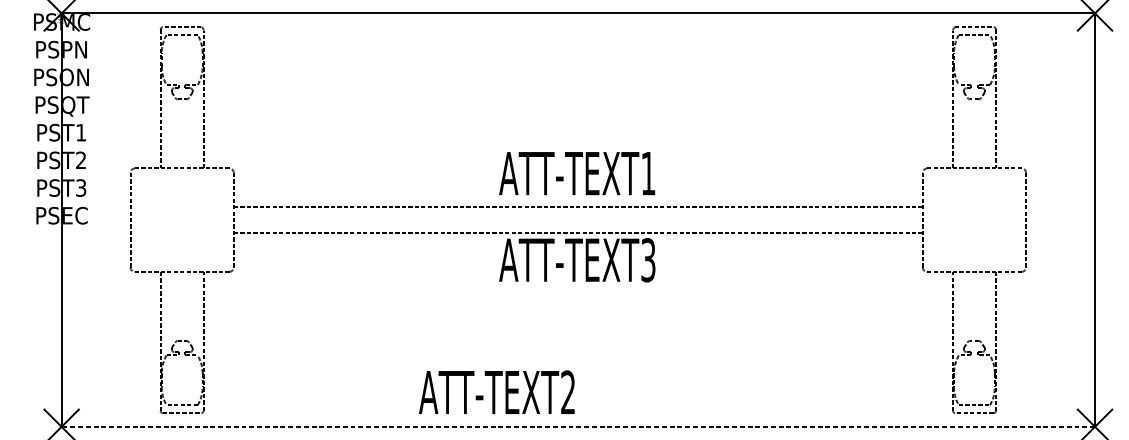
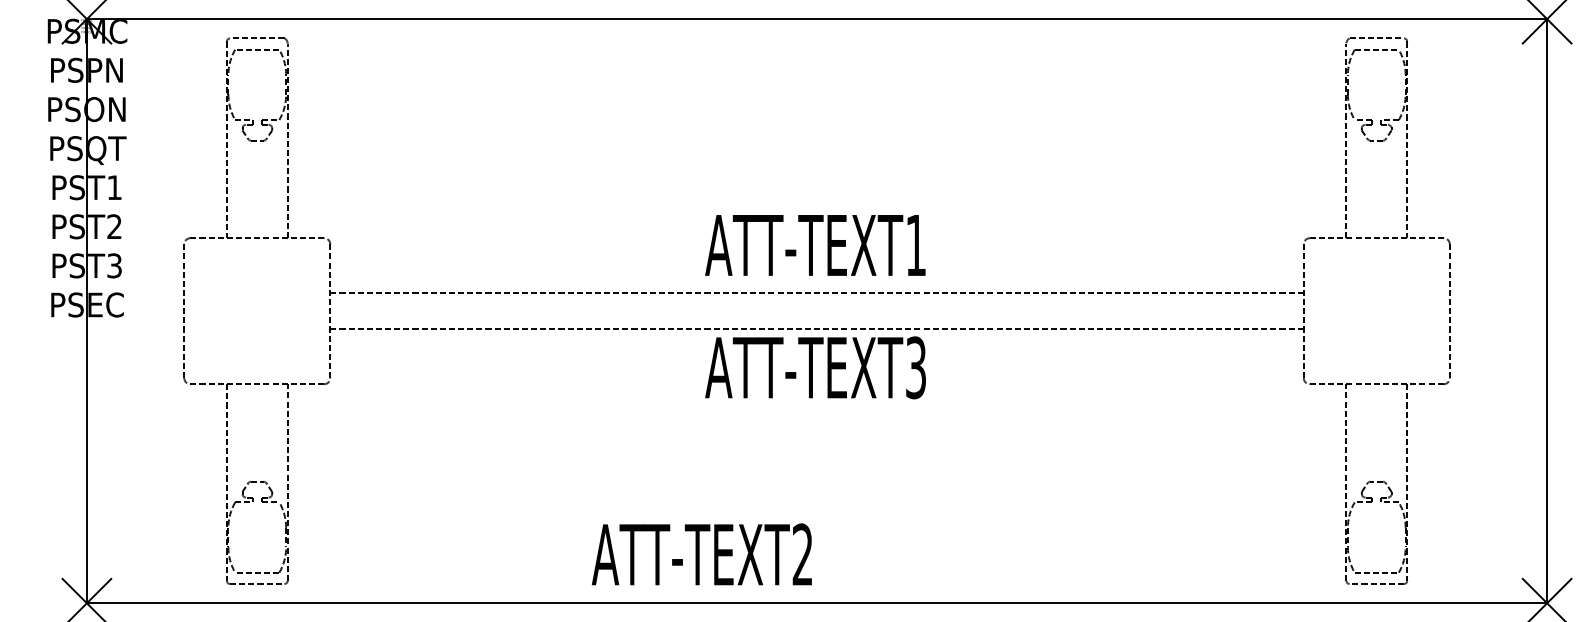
line: (577, 427) -> (816, 603), dashed -> solid

